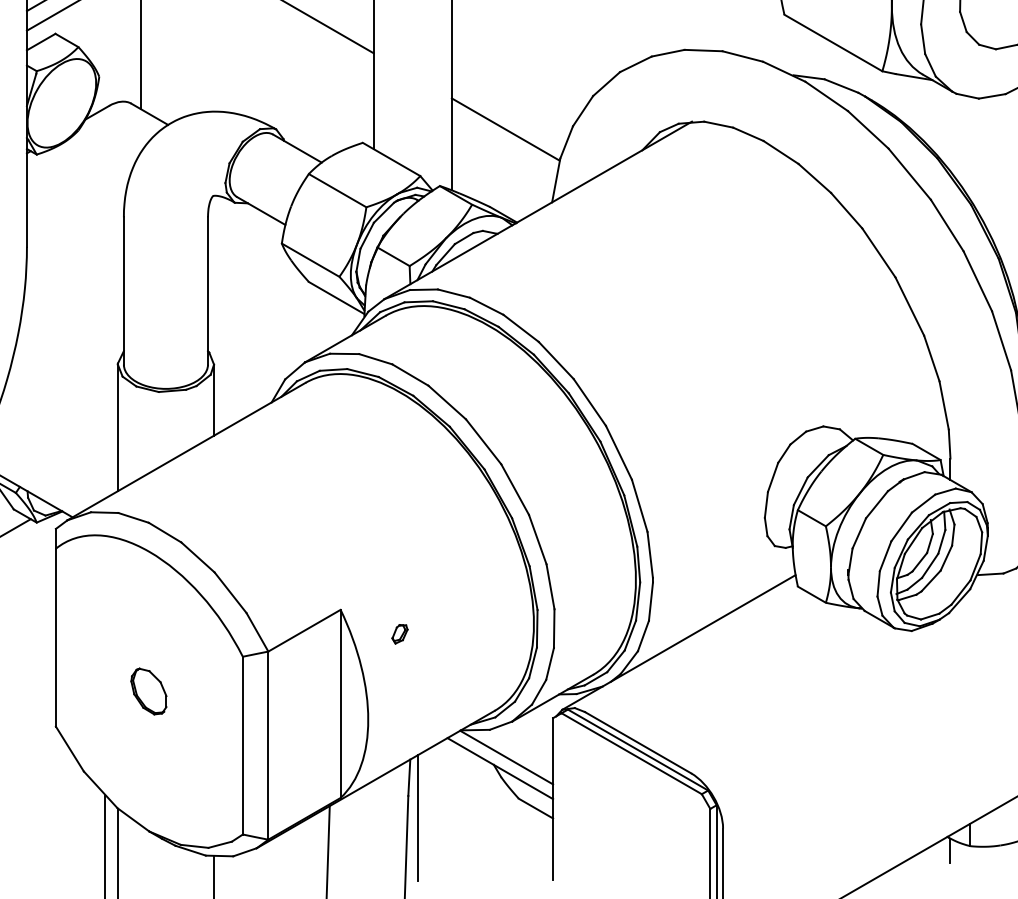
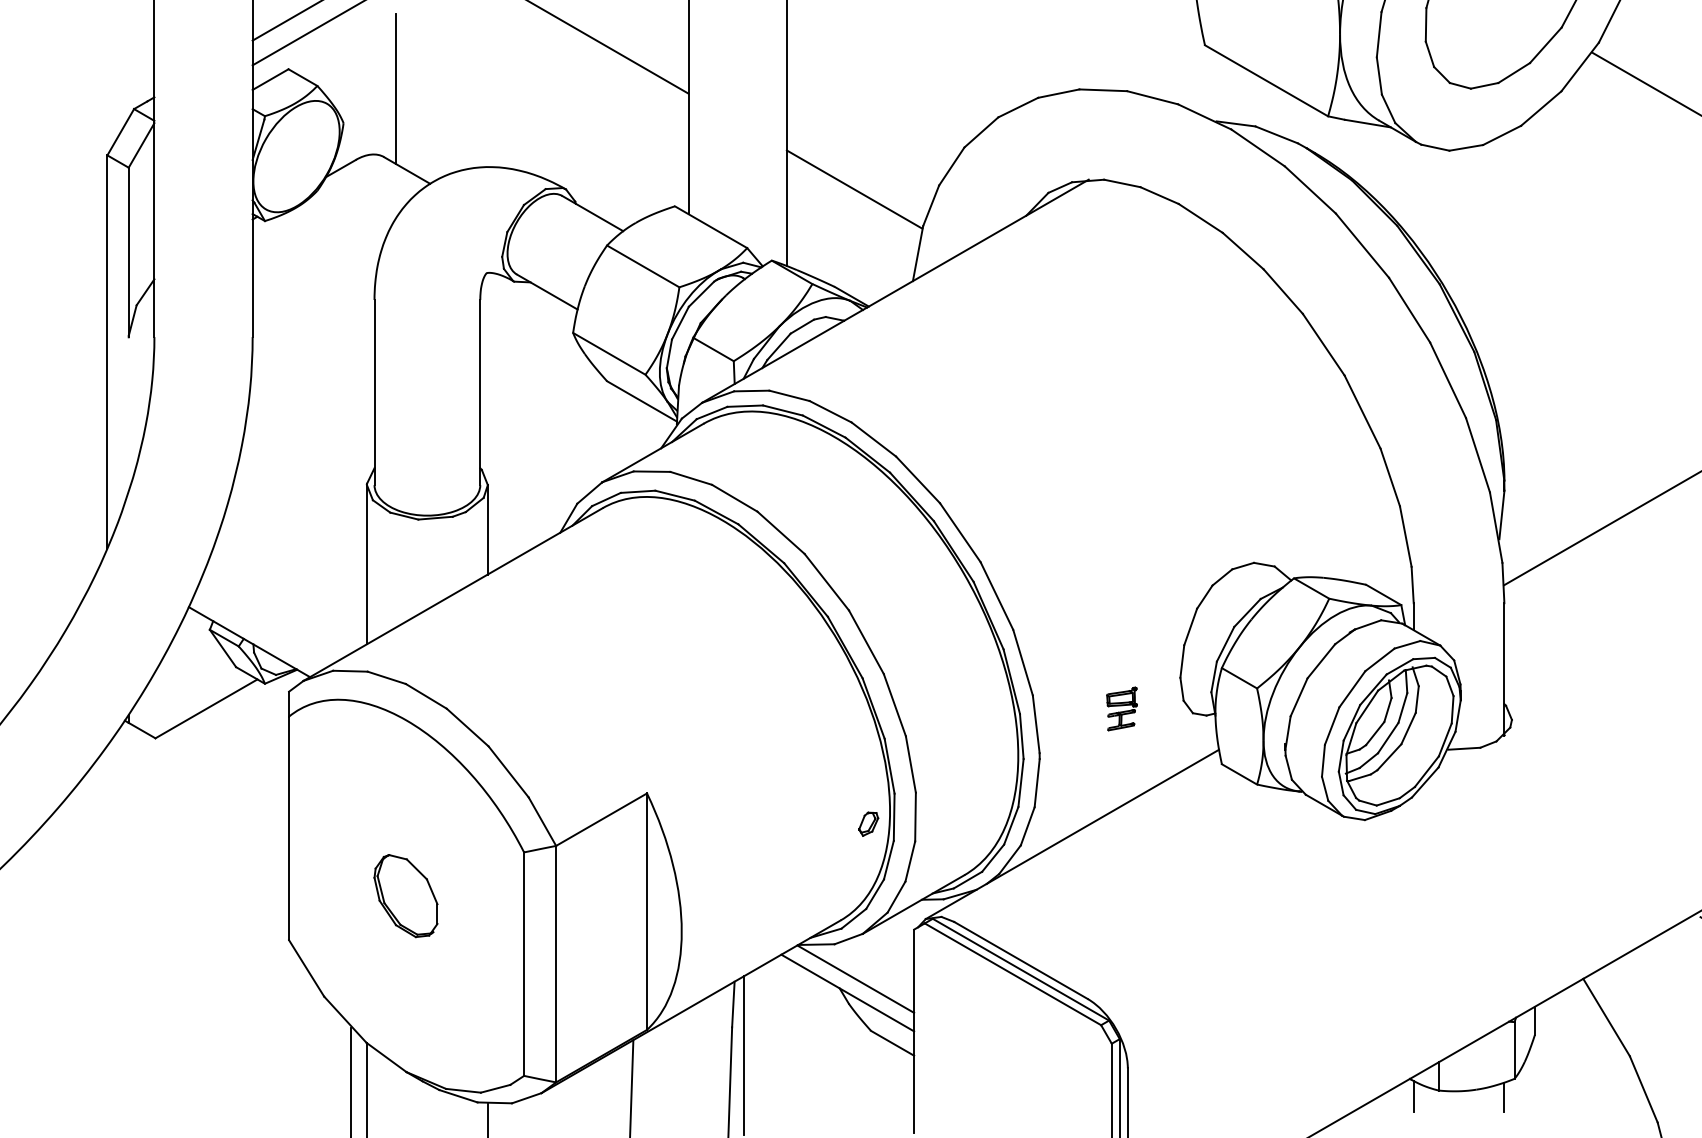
part: (718, 542) -> (1121, 708), added
part: (399, 633) -> (868, 823), moved
part: (148, 691) -> (405, 896), size x1.43

